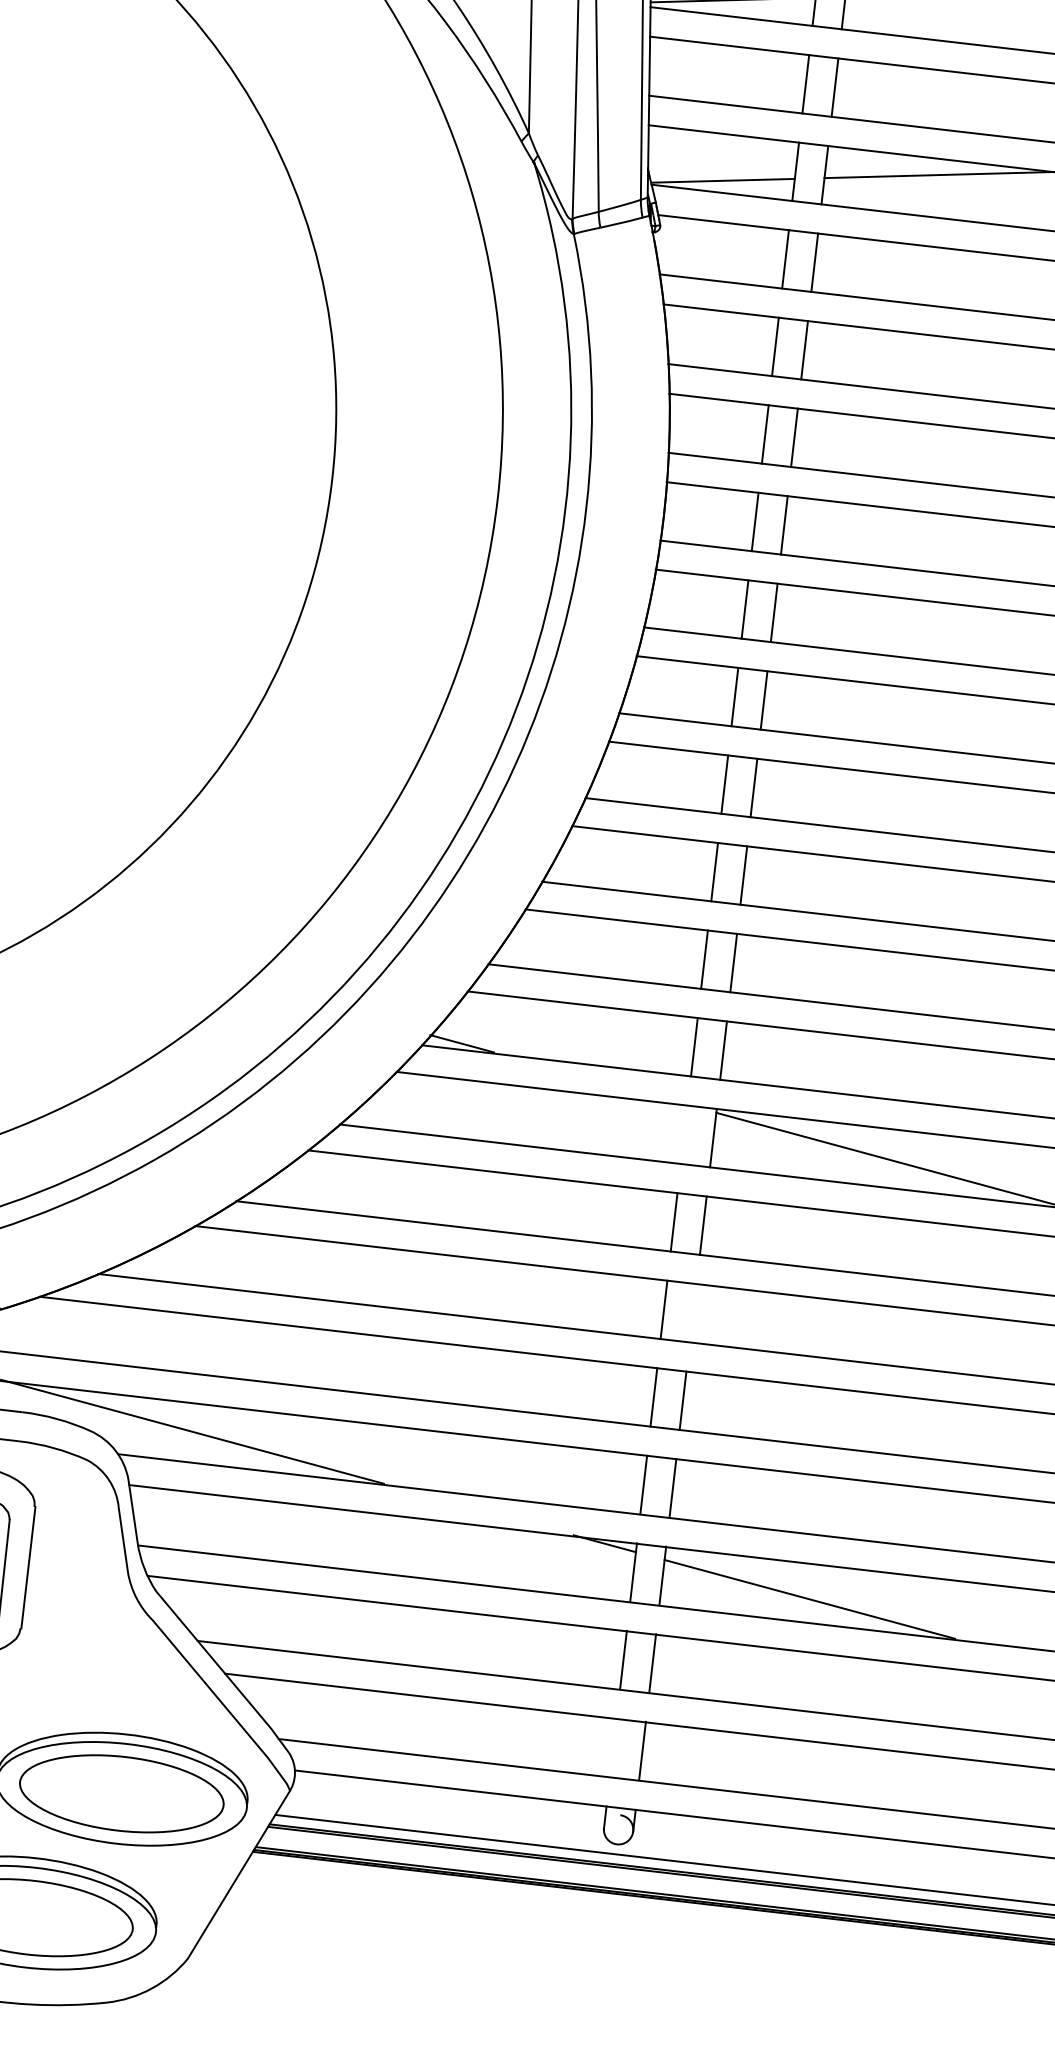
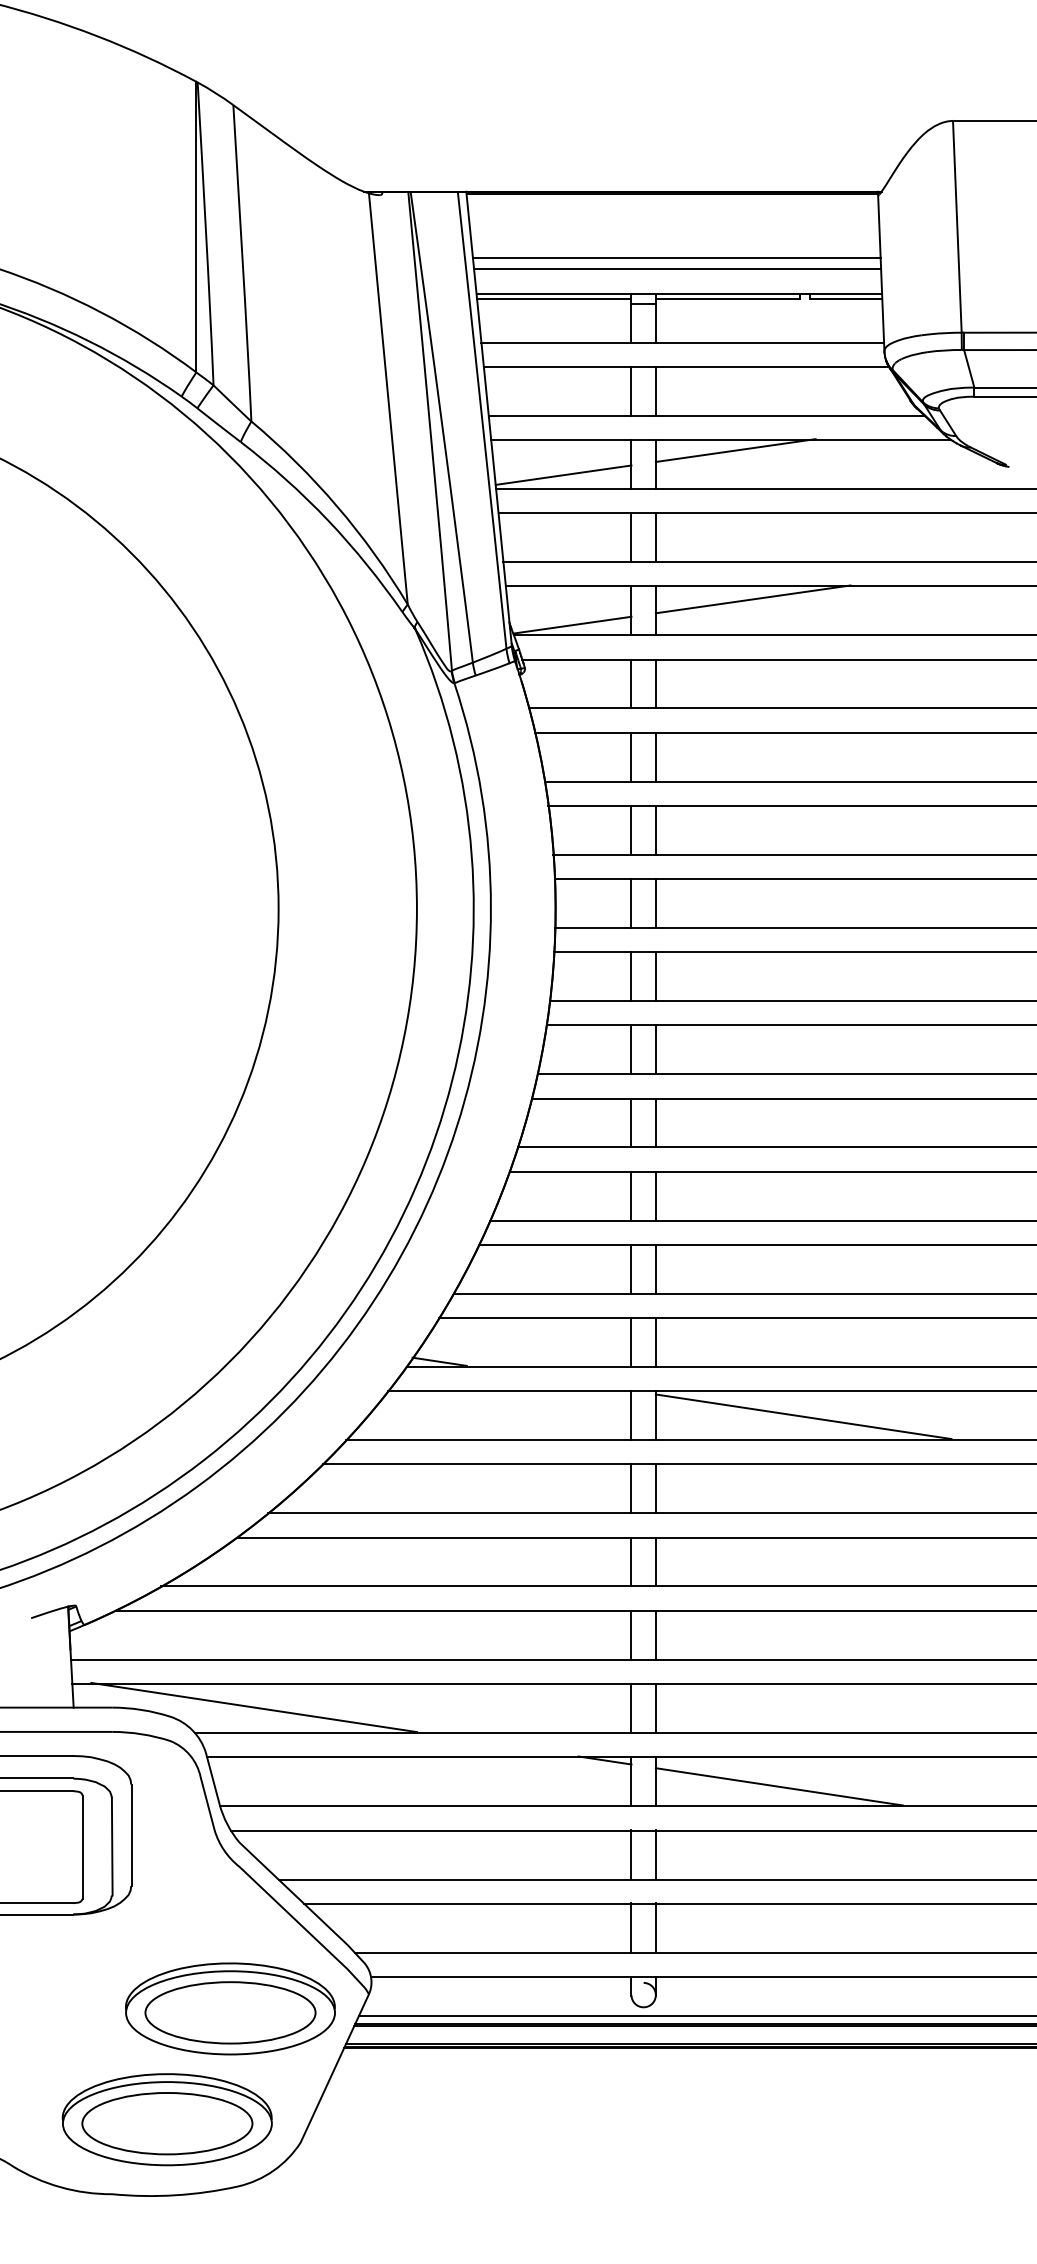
line: (684, 1134) -> (631, 1415), added
line: (692, 1312) -> (655, 1561), added
line: (613, 1747) -> (631, 1927), added

